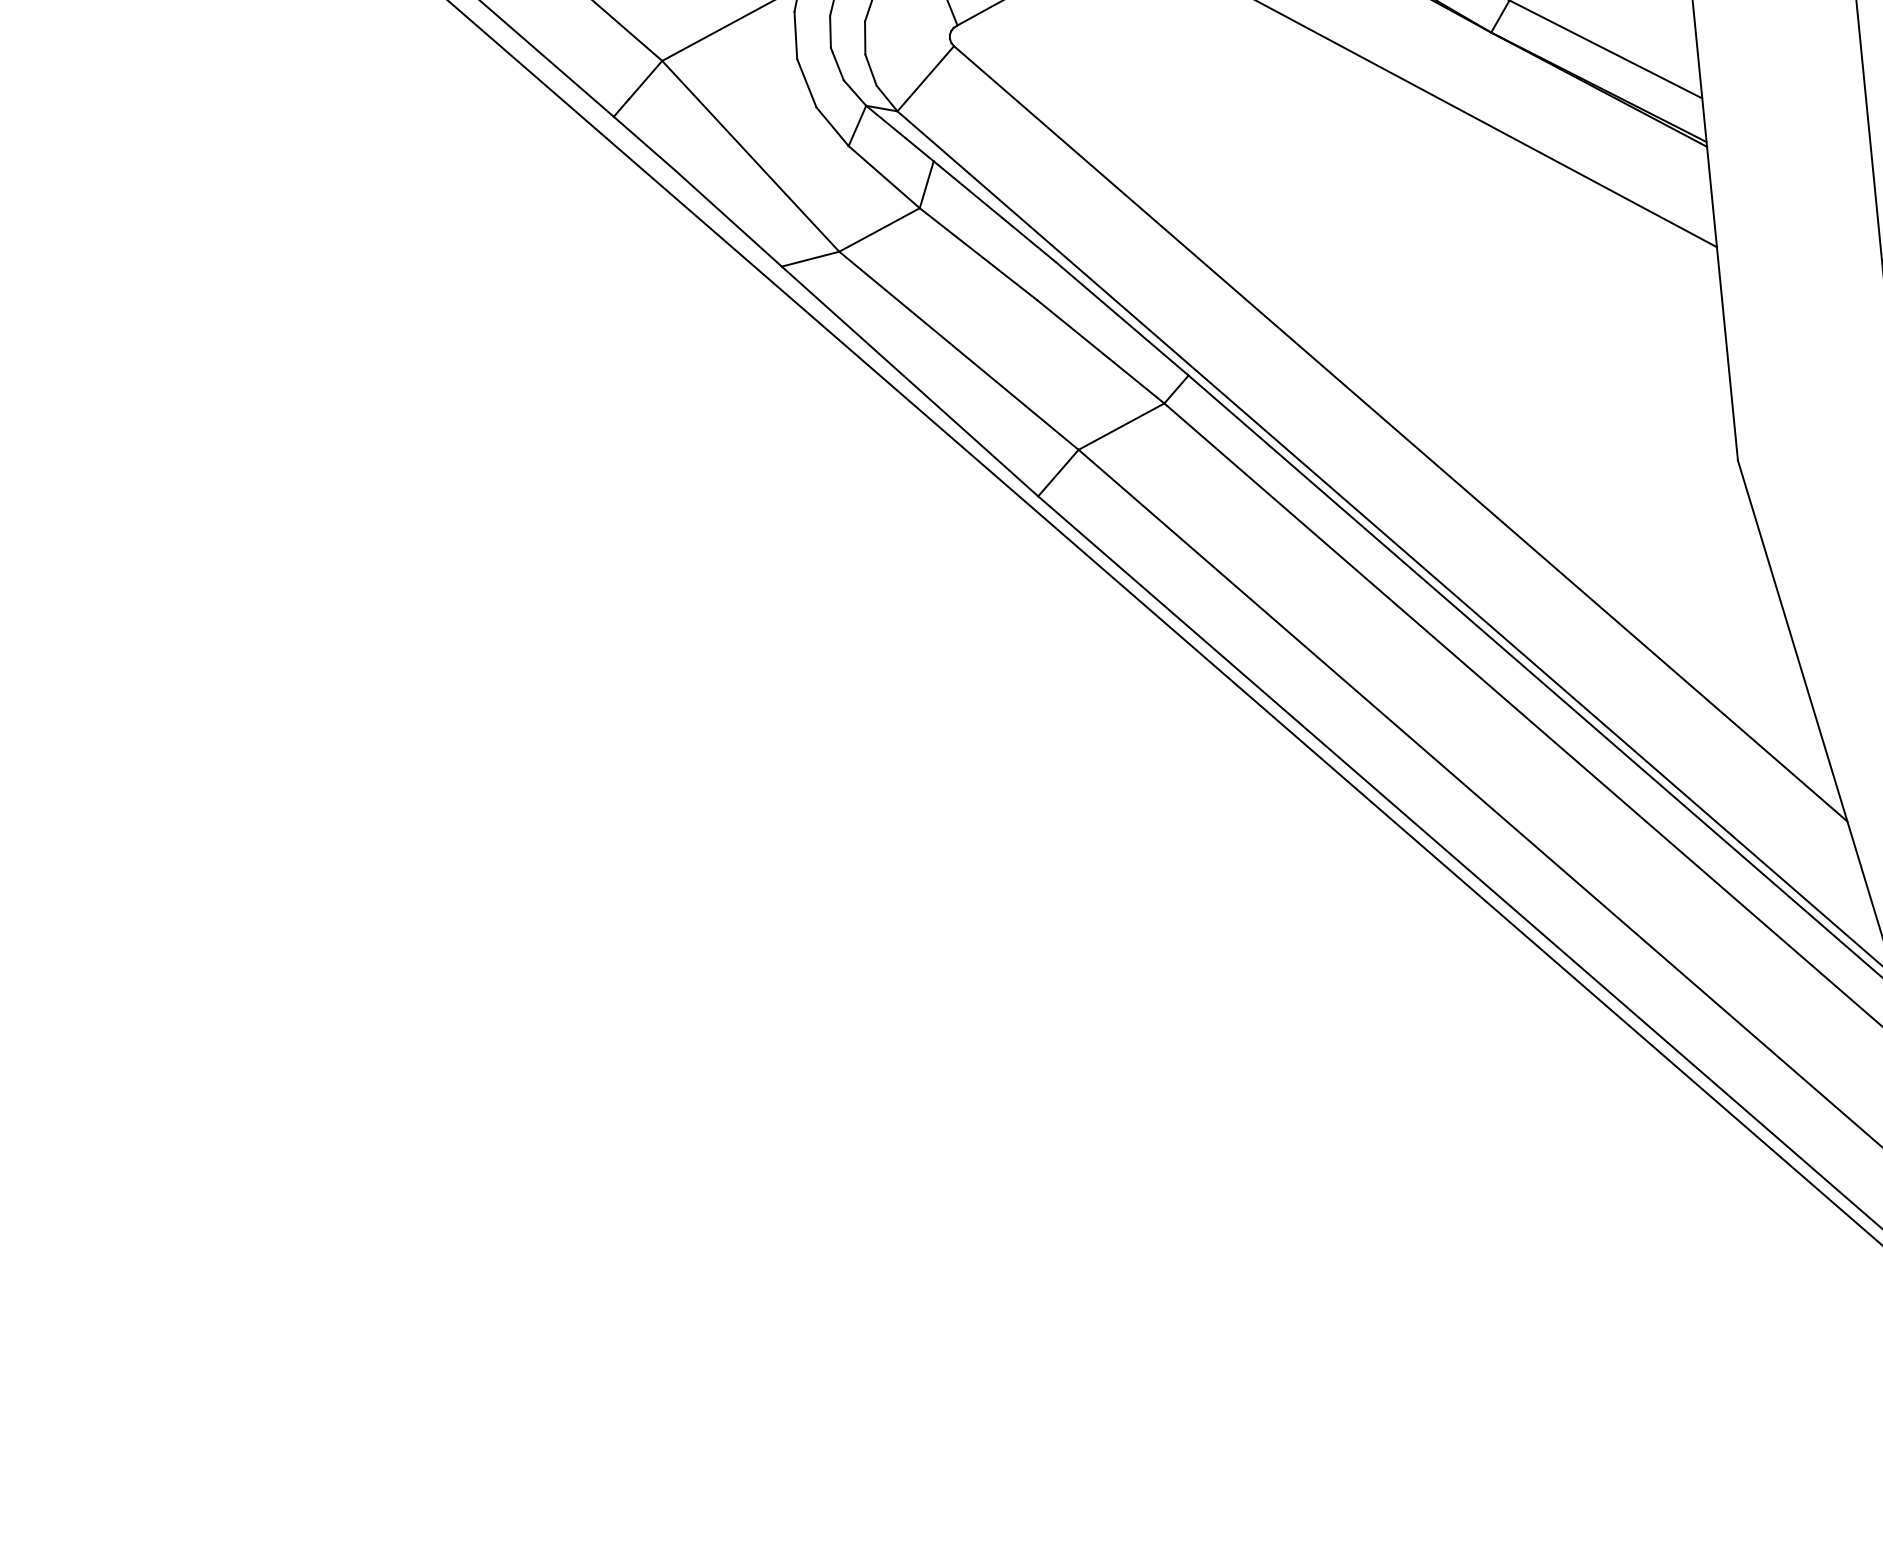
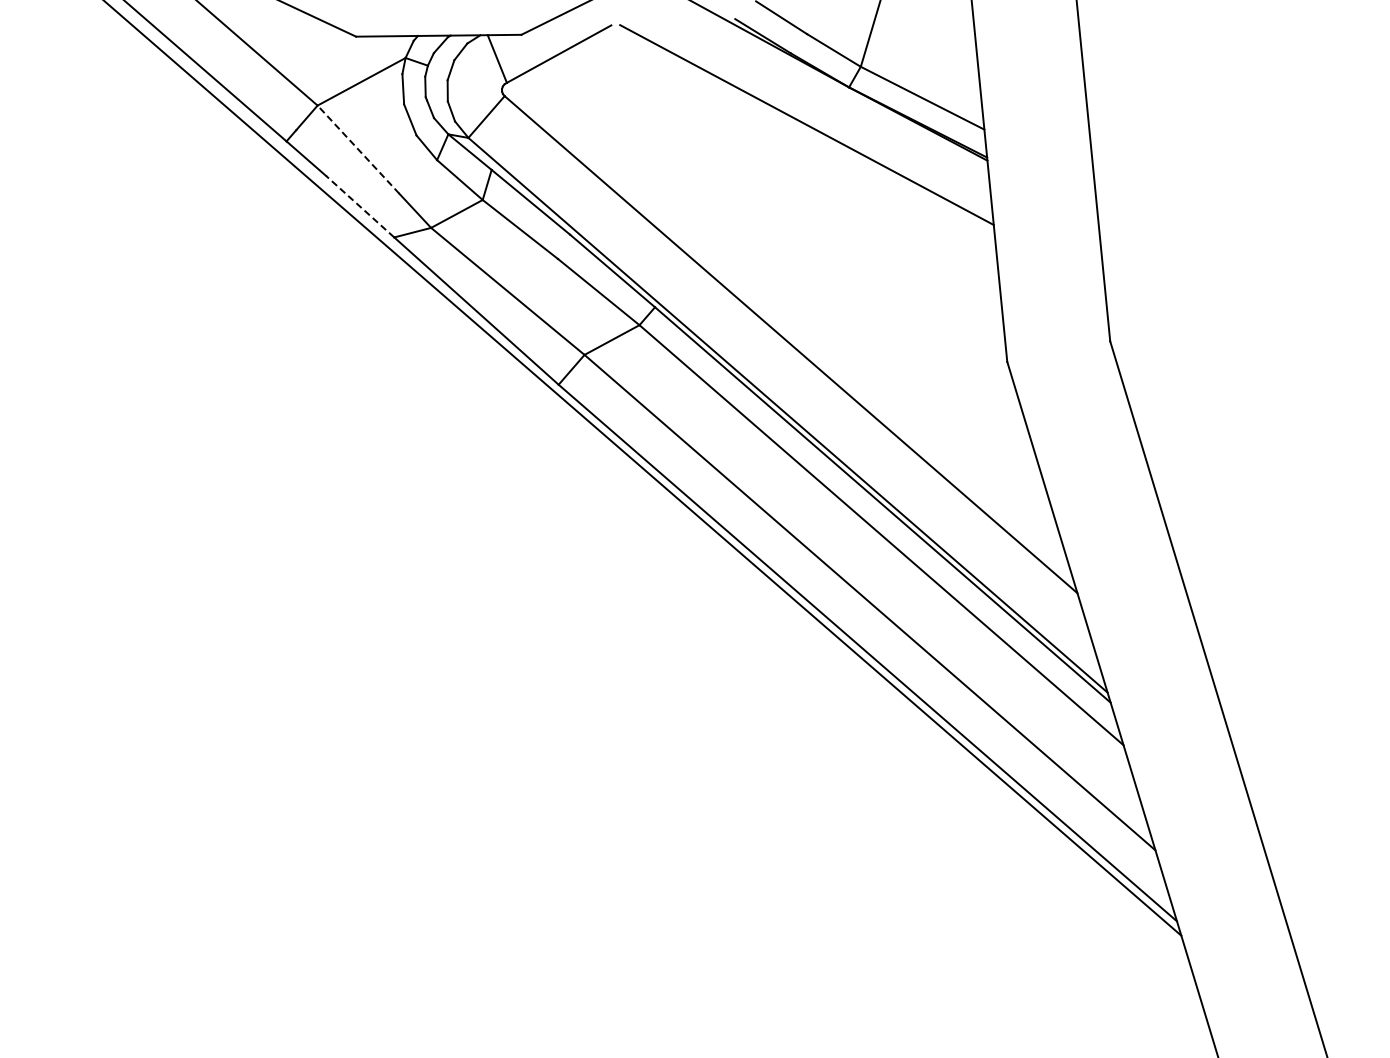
line: (726, 129) -> (358, 149), solid -> dashed
line: (729, 218) -> (360, 206), solid -> dashed

